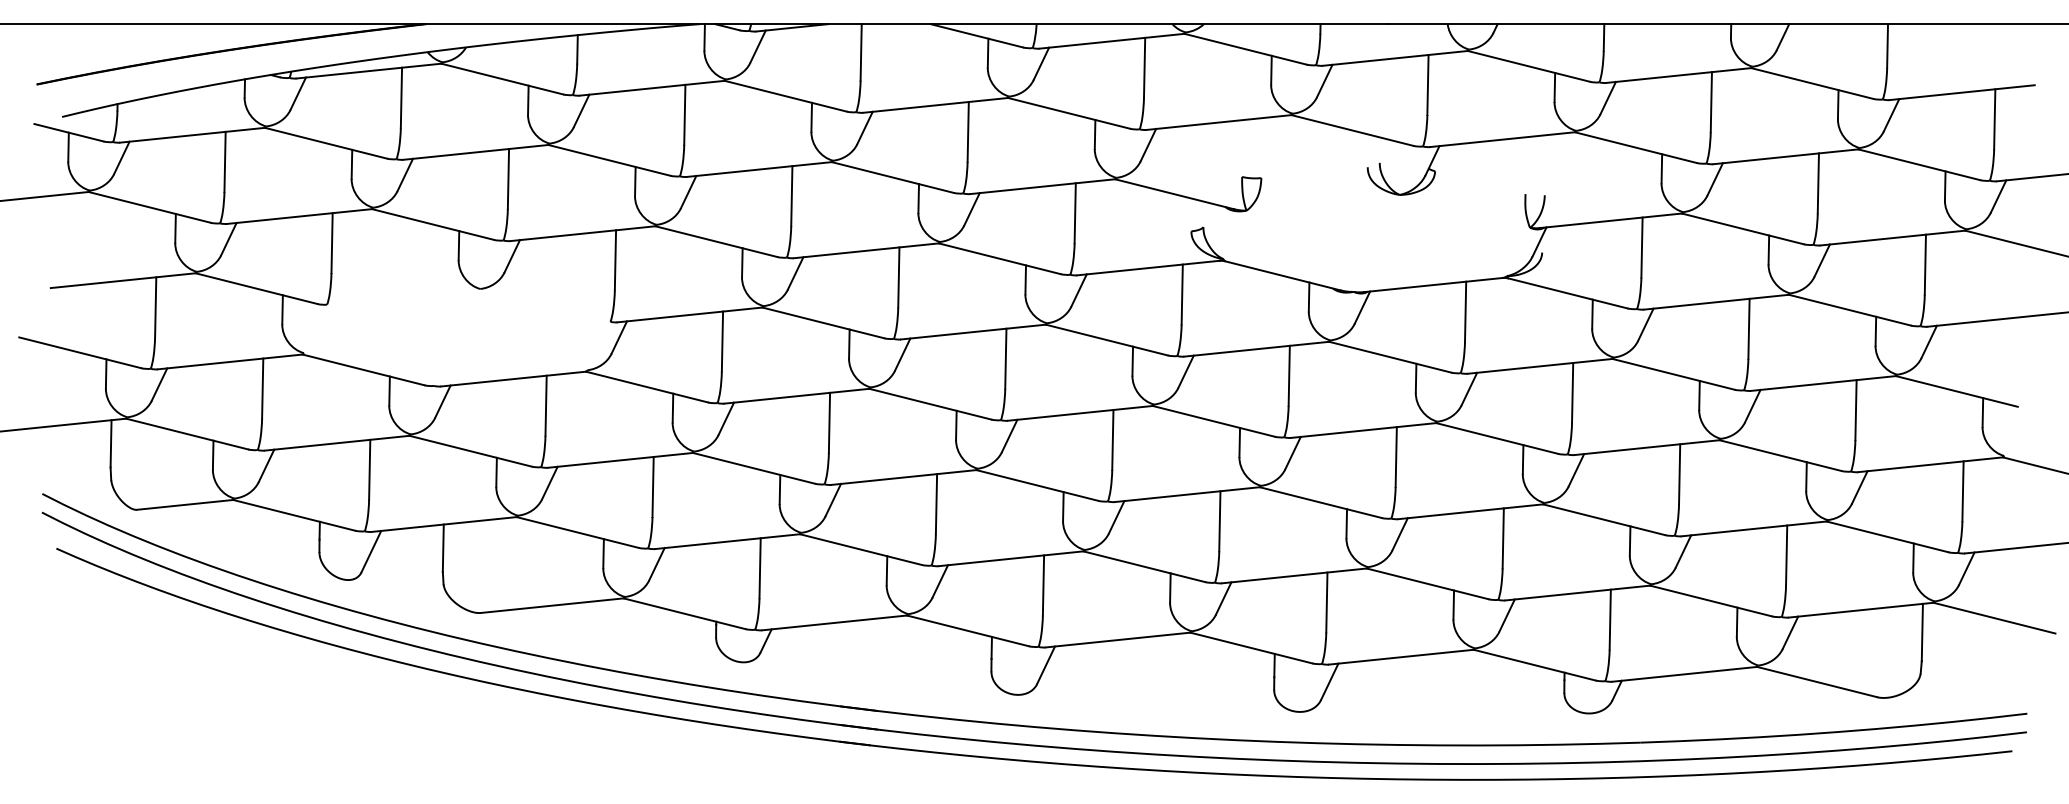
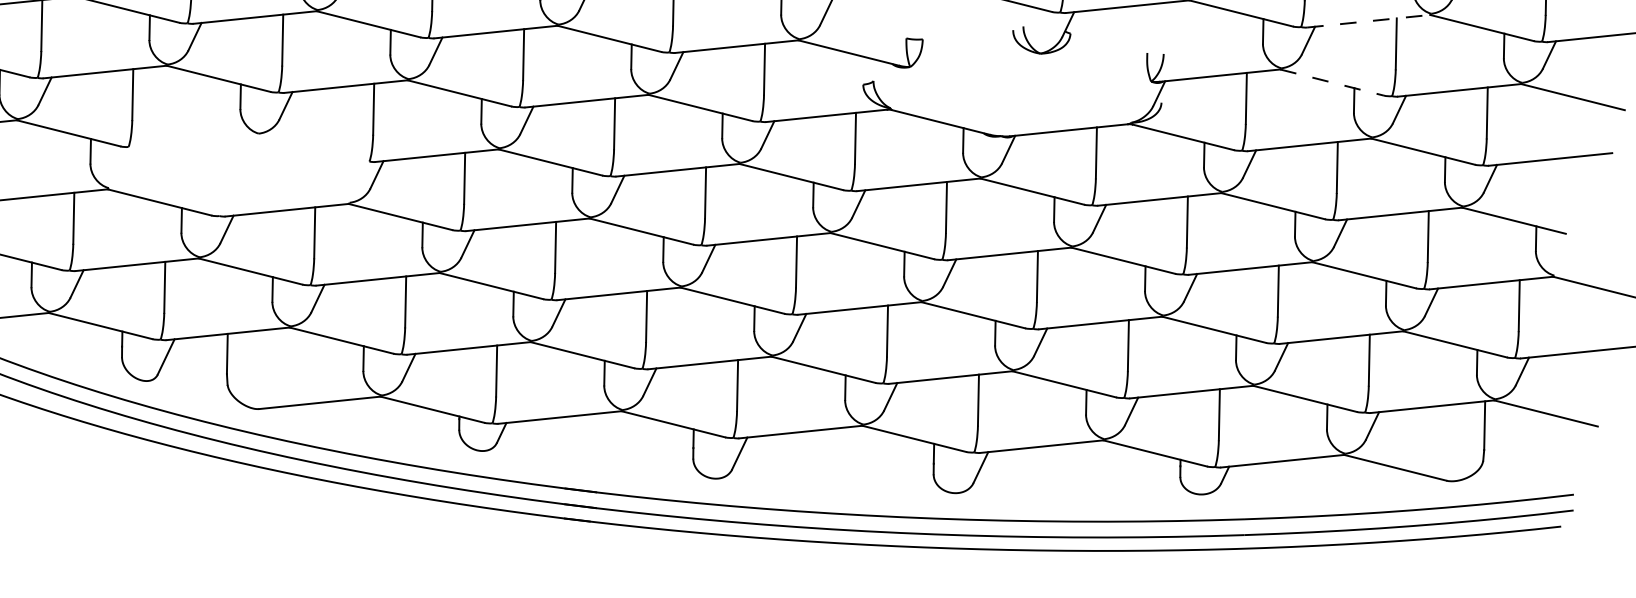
line: (1785, 156) -> (1368, 21), solid -> dashed
line: (1742, 228) -> (1331, 82), solid -> dashed

